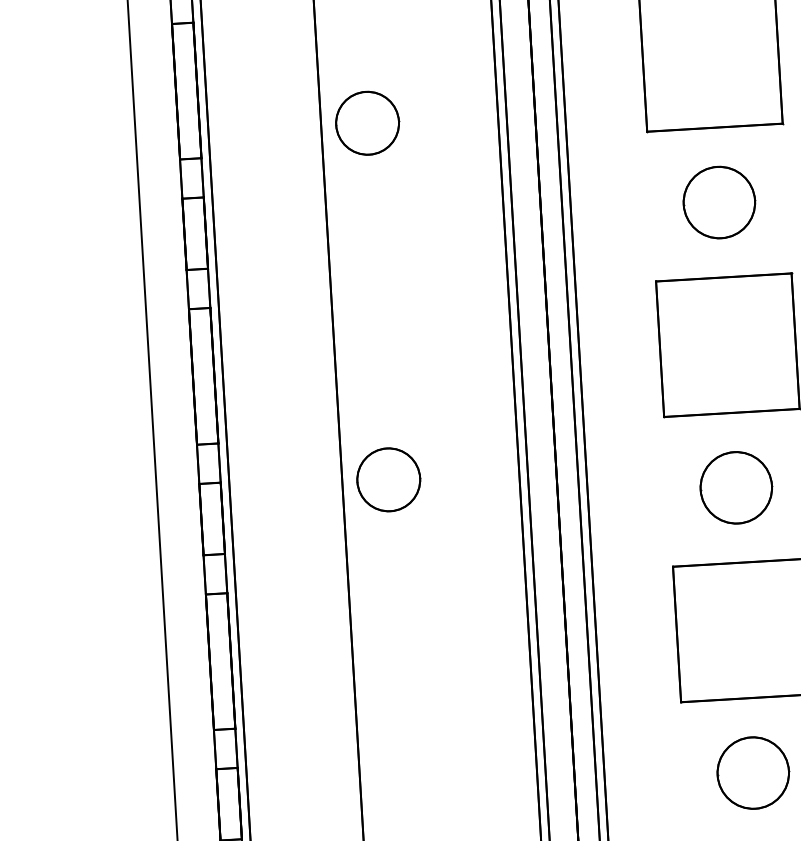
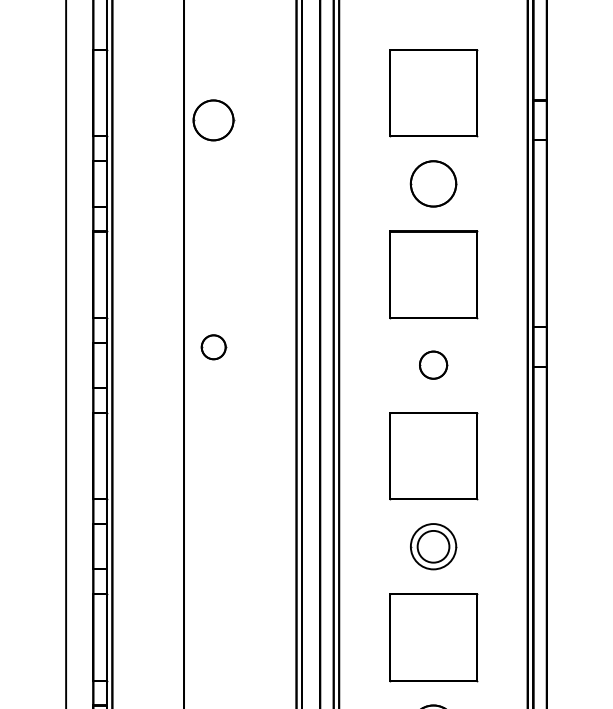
part: (388, 480) -> (213, 347), size x0.6
part: (736, 486) -> (433, 364), size x0.6
circle: (753, 772) -> (433, 546), size x0.7

